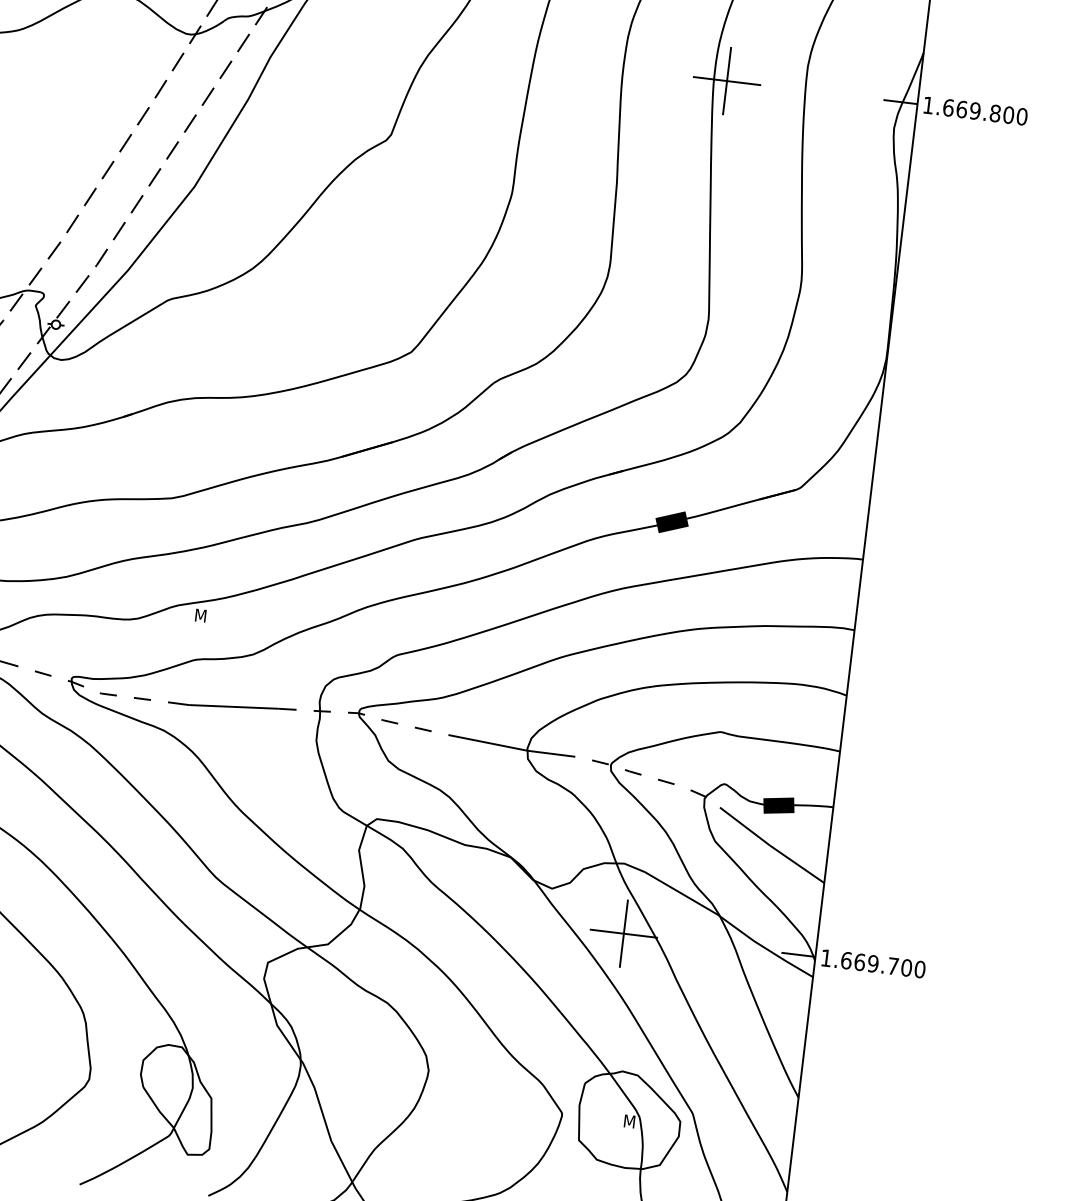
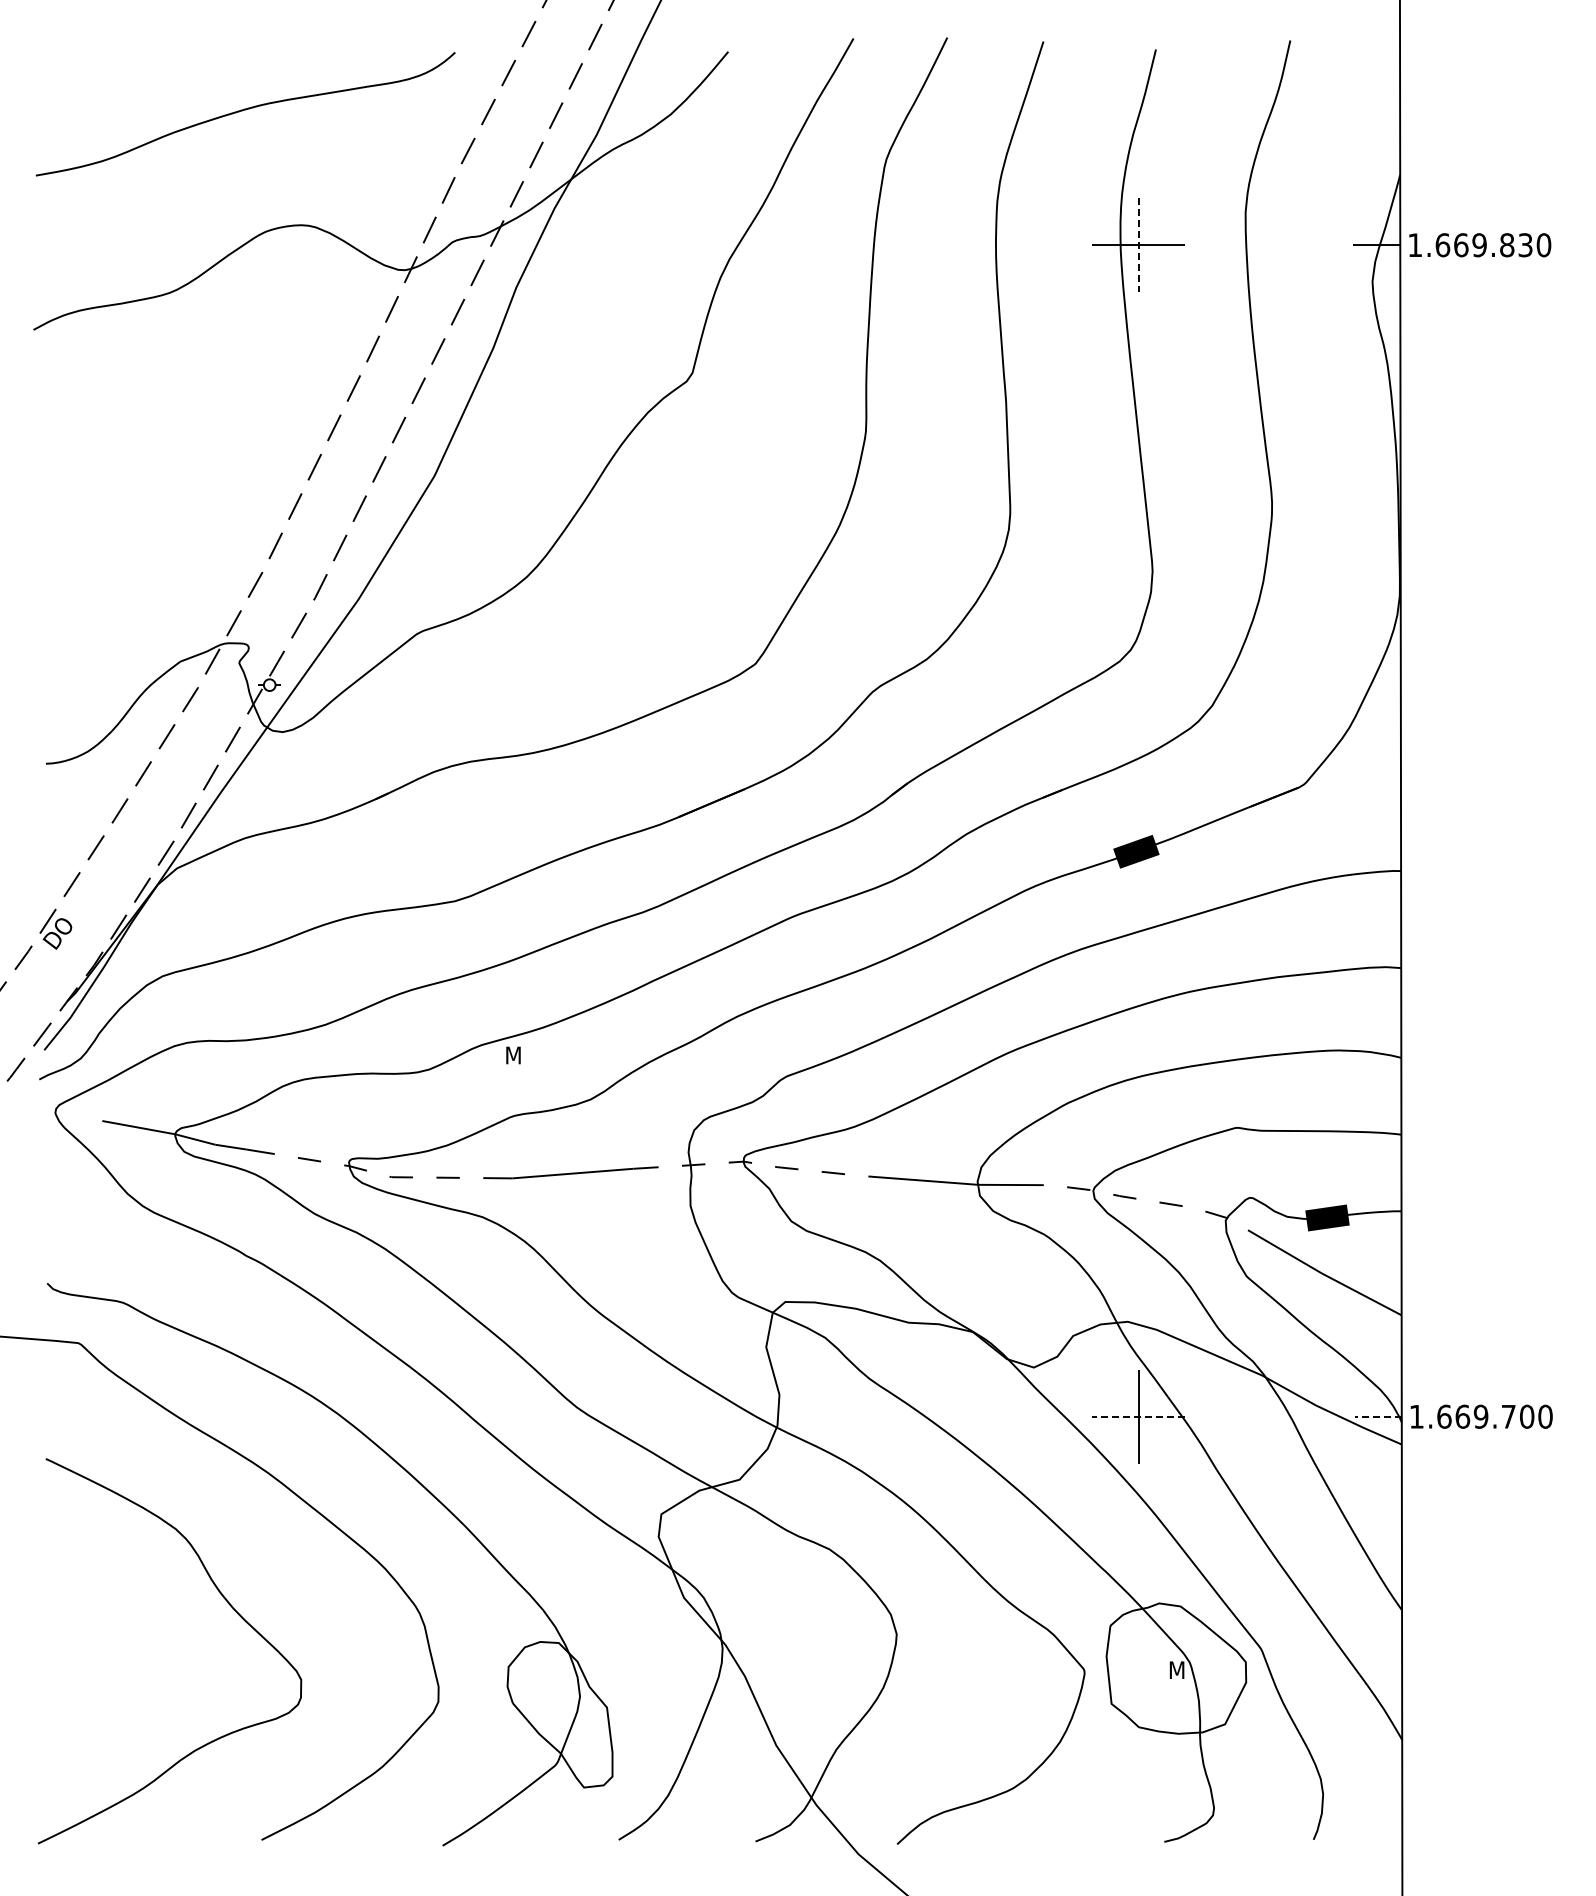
line: (727, 81) -> (1138, 245), solid -> dashed
text: (1008, 115) -> (1525, 245), 1.669.800 -> 1.669.830
line: (623, 933) -> (1138, 1416), solid -> dashed
line: (797, 954) -> (1377, 1416), solid -> dashed

